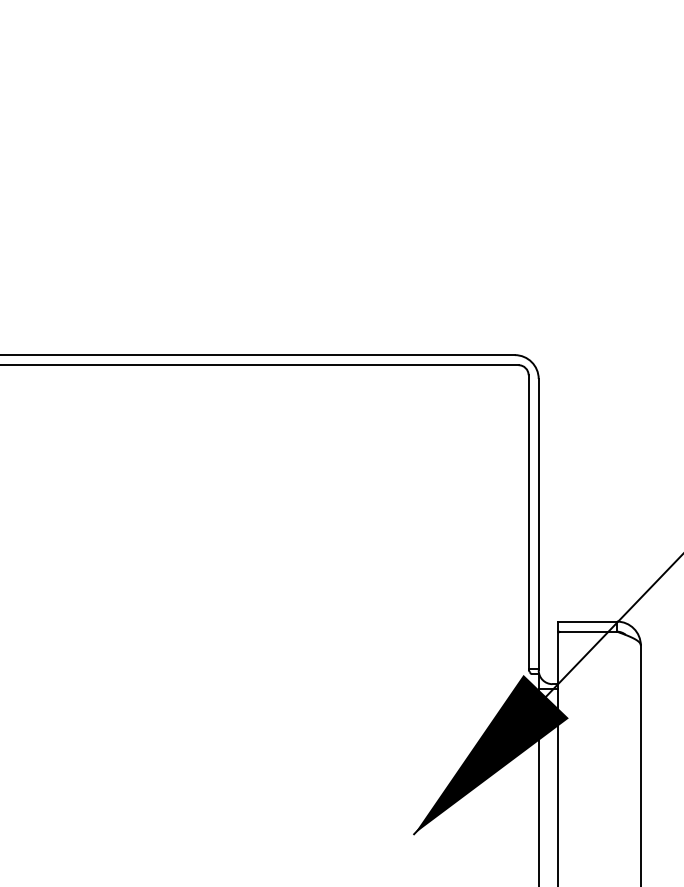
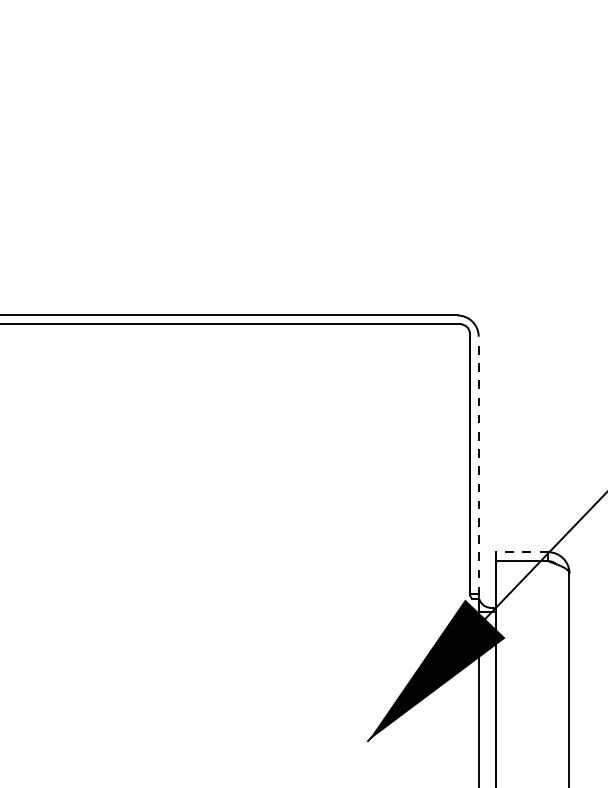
line: (538, 524) -> (478, 465), solid -> dashed
line: (587, 621) -> (522, 552), solid -> dashed

